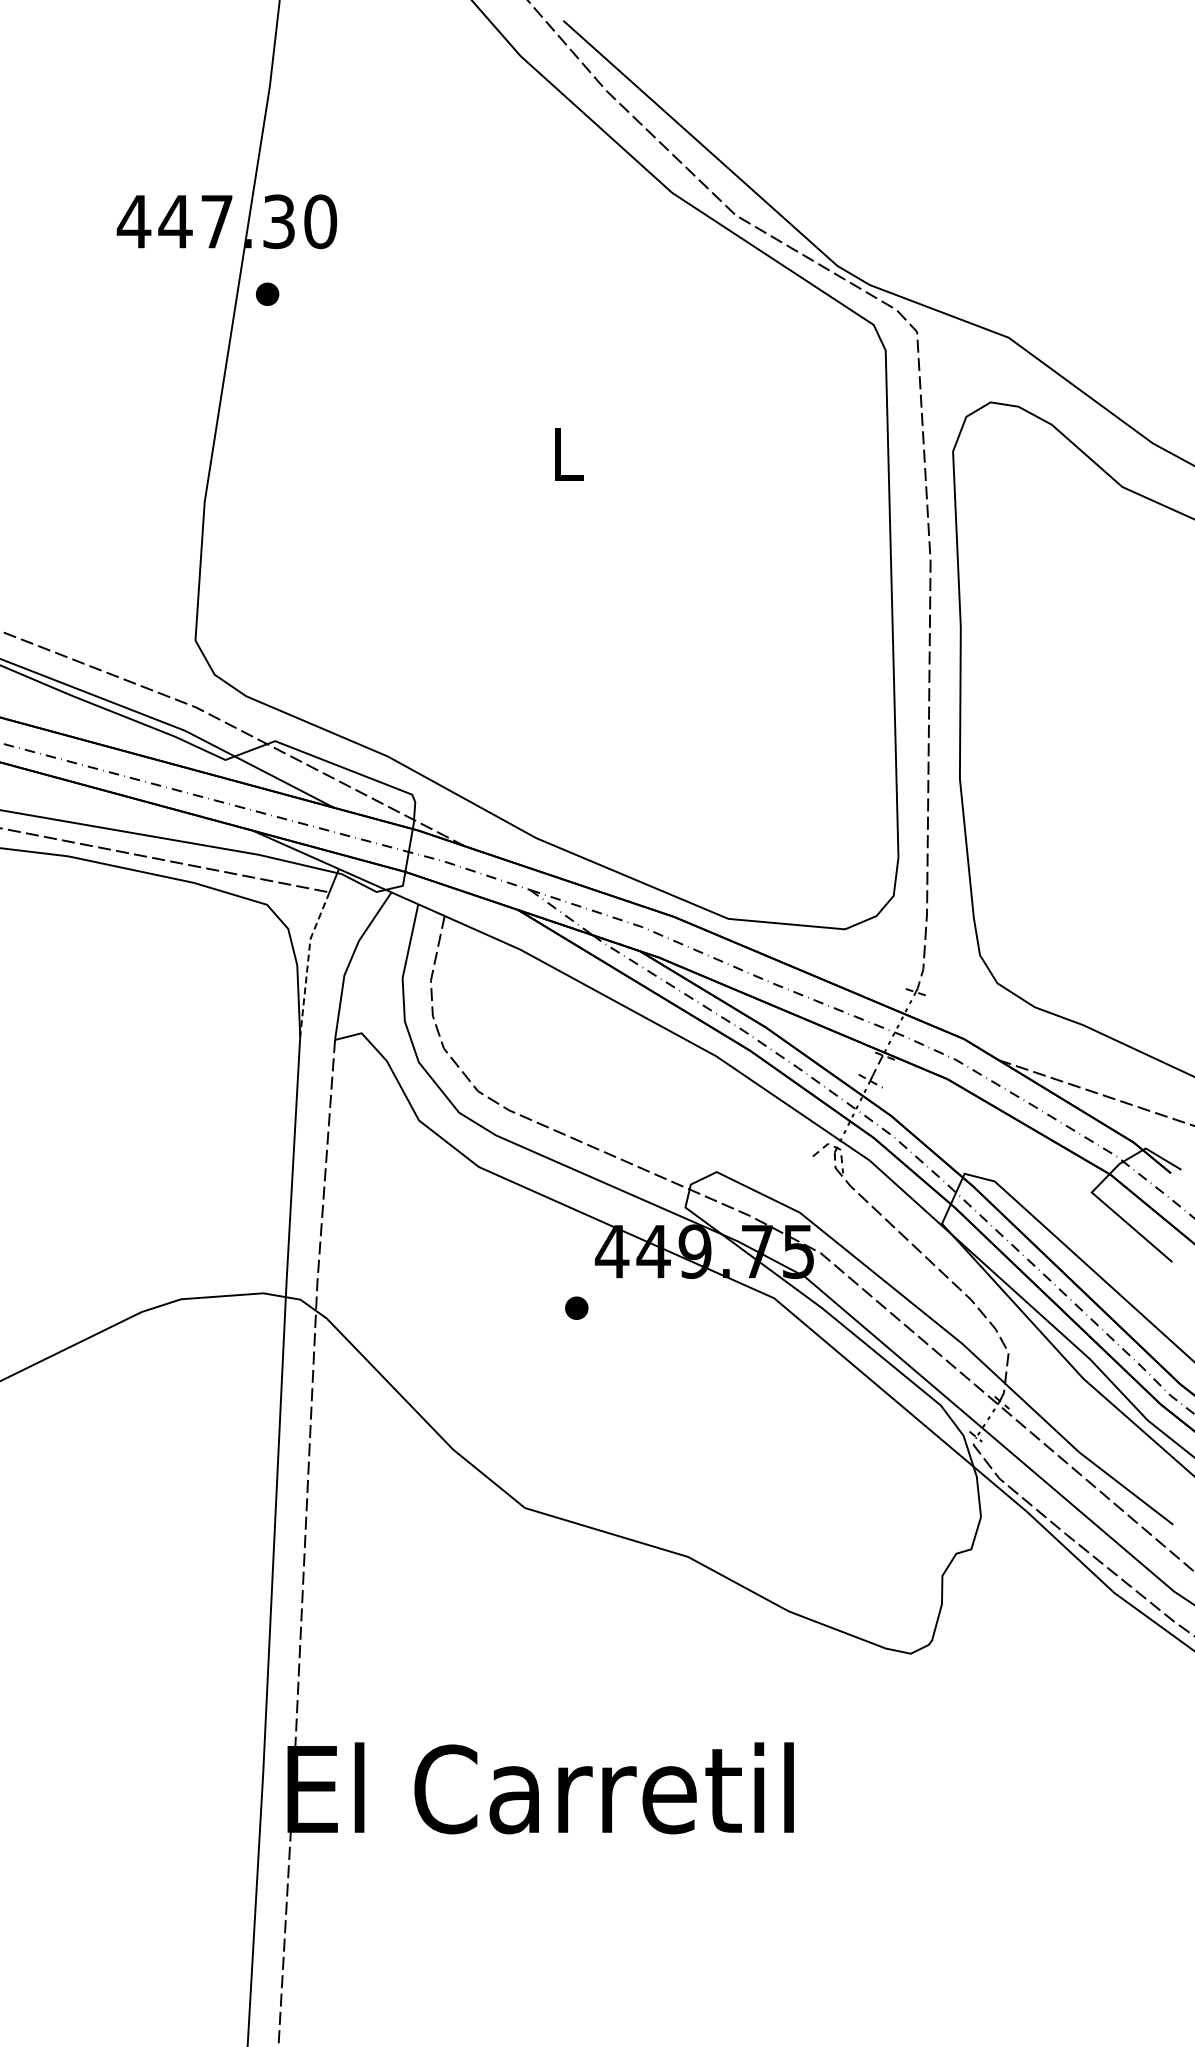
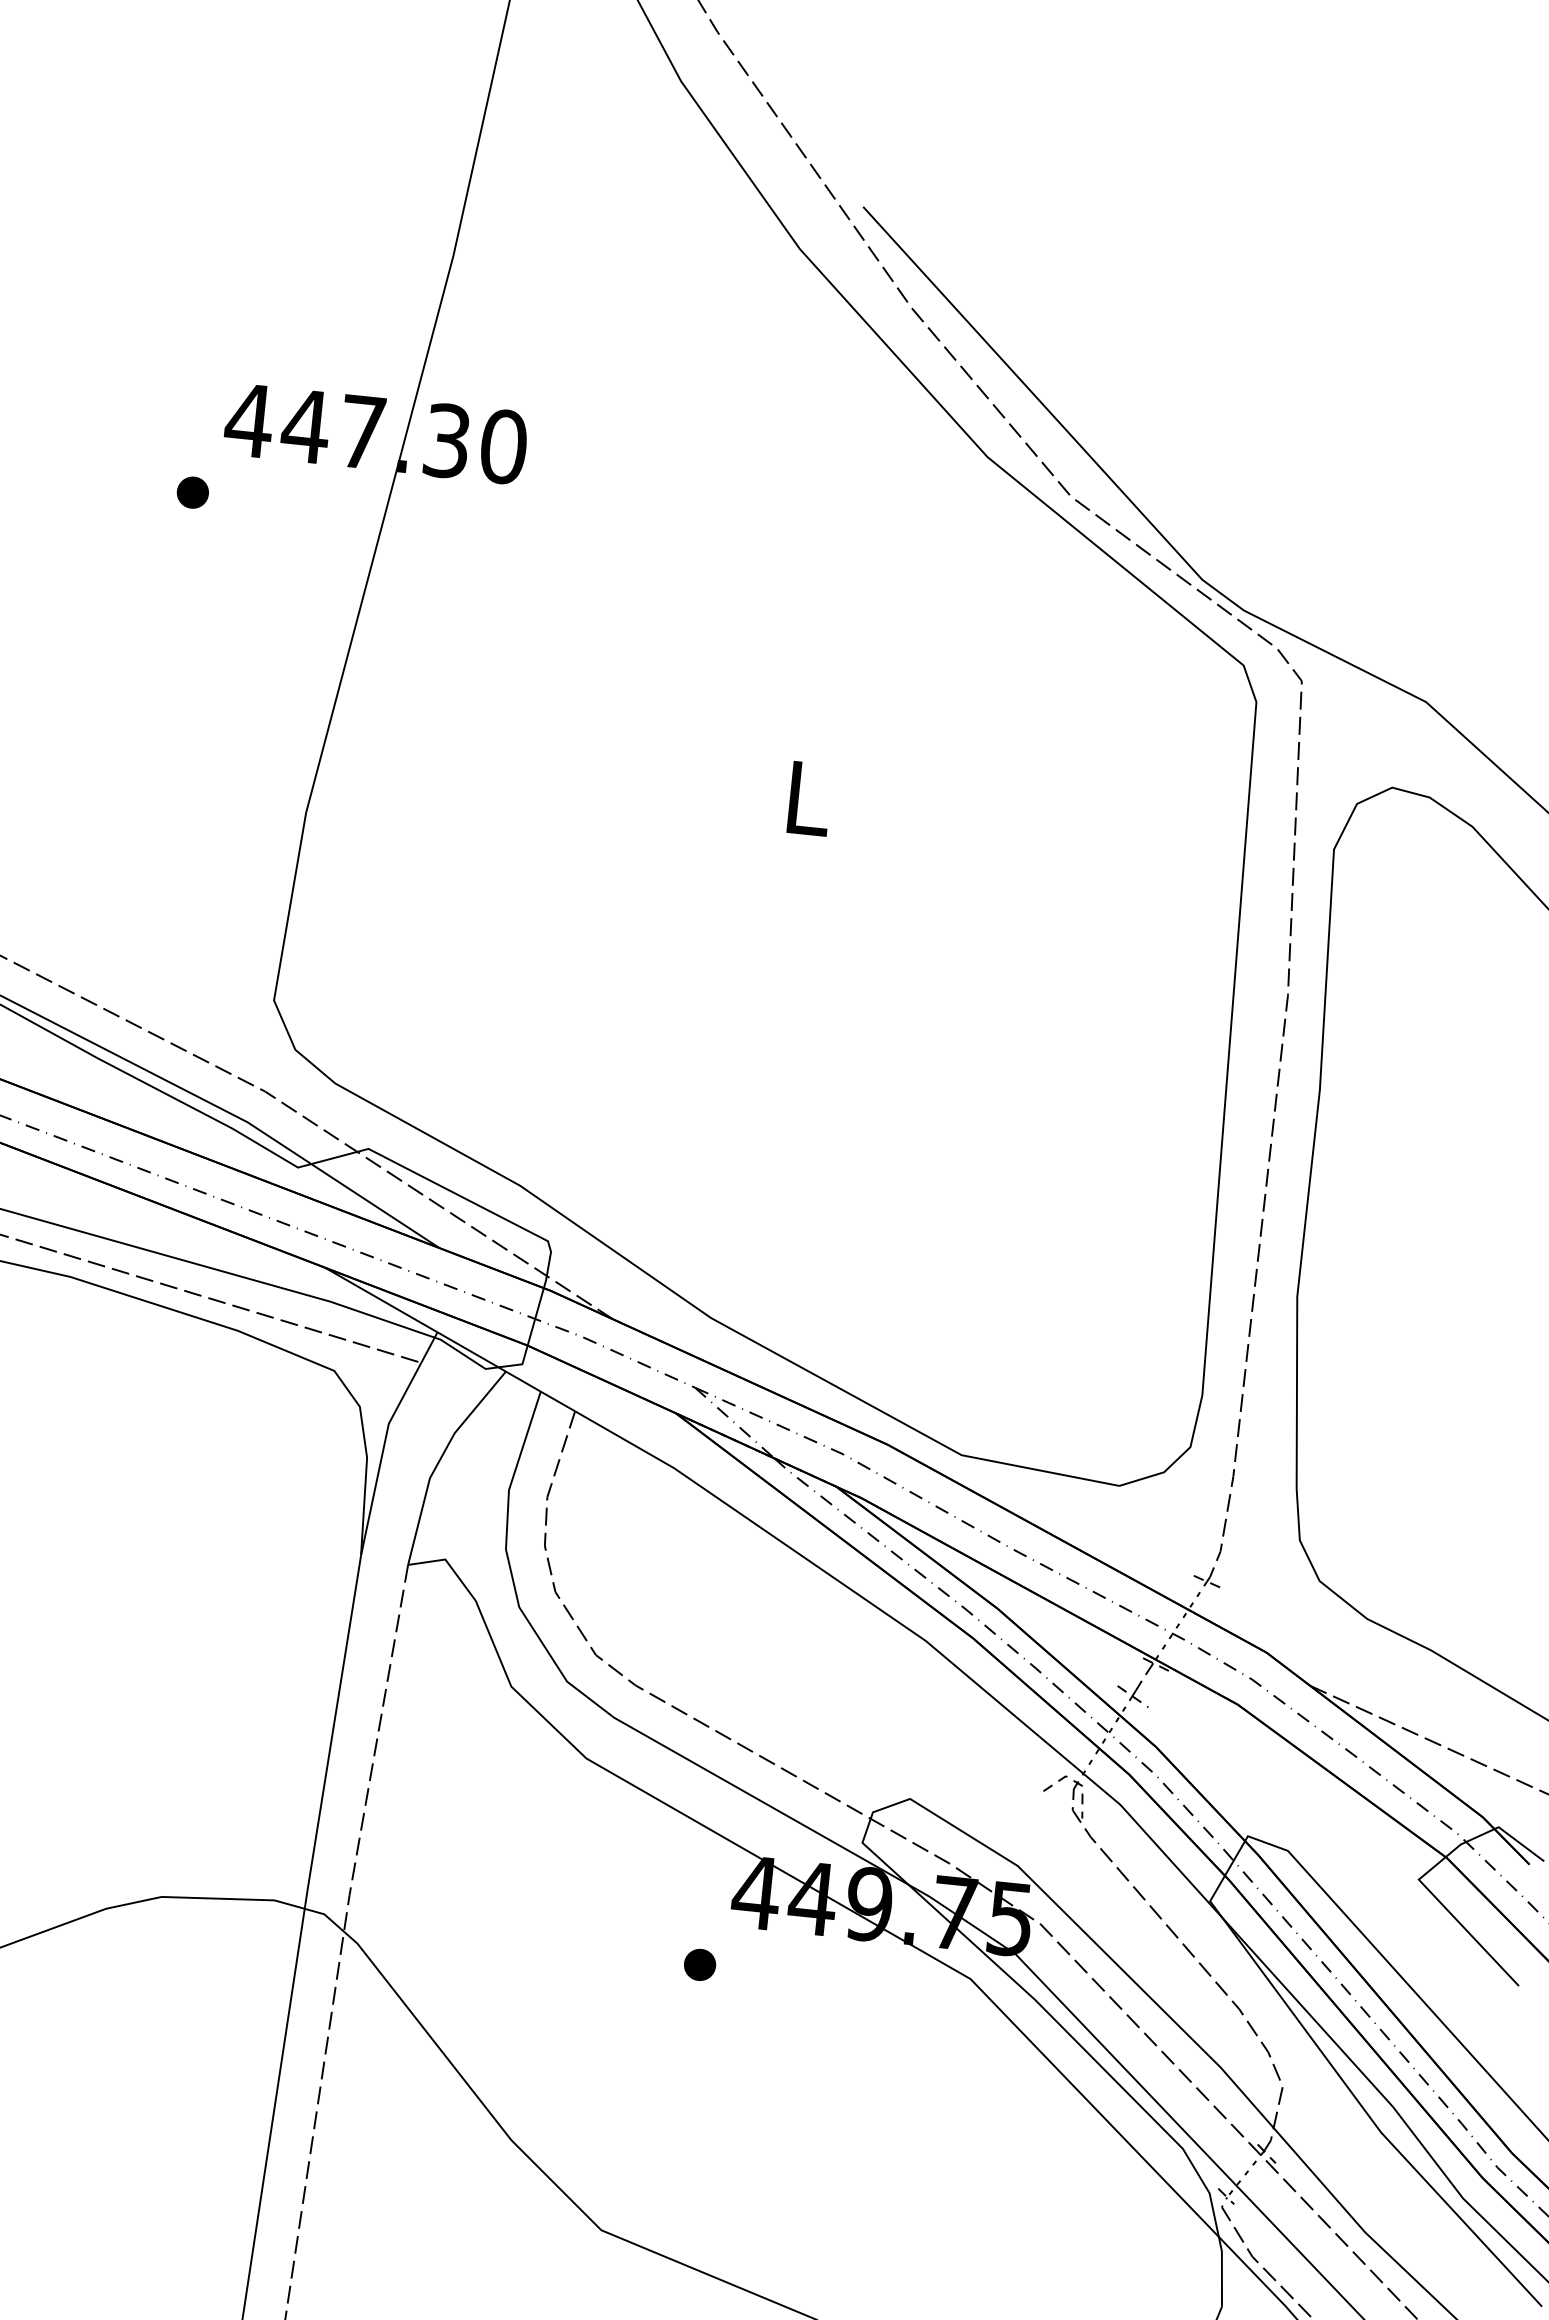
part: (267, 293) -> (192, 491), moved
line: (307, 962) -> (381, 1455), dashed -> solid

